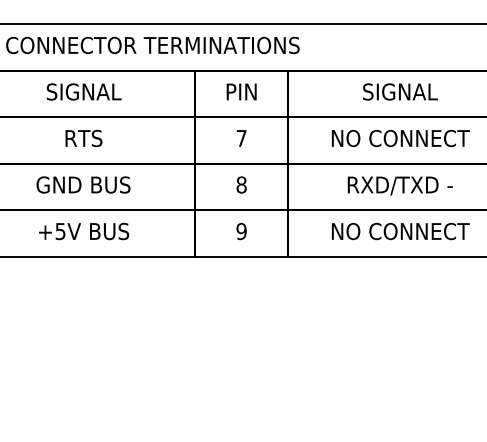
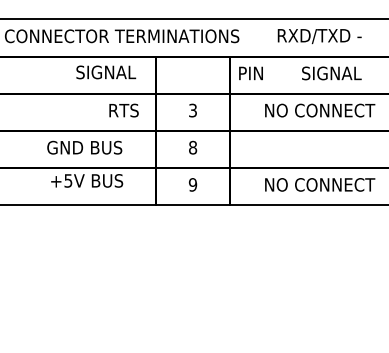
text: (84, 92) -> (106, 72), moved
text: (240, 92) -> (250, 73), moved
text: (400, 92) -> (331, 73), moved
text: (83, 138) -> (123, 110), moved
text: (240, 138) -> (192, 110), 7 -> 3
text: (83, 184) -> (84, 147), moved
text: (400, 185) -> (319, 36), moved
text: (84, 231) -> (87, 180), moved

